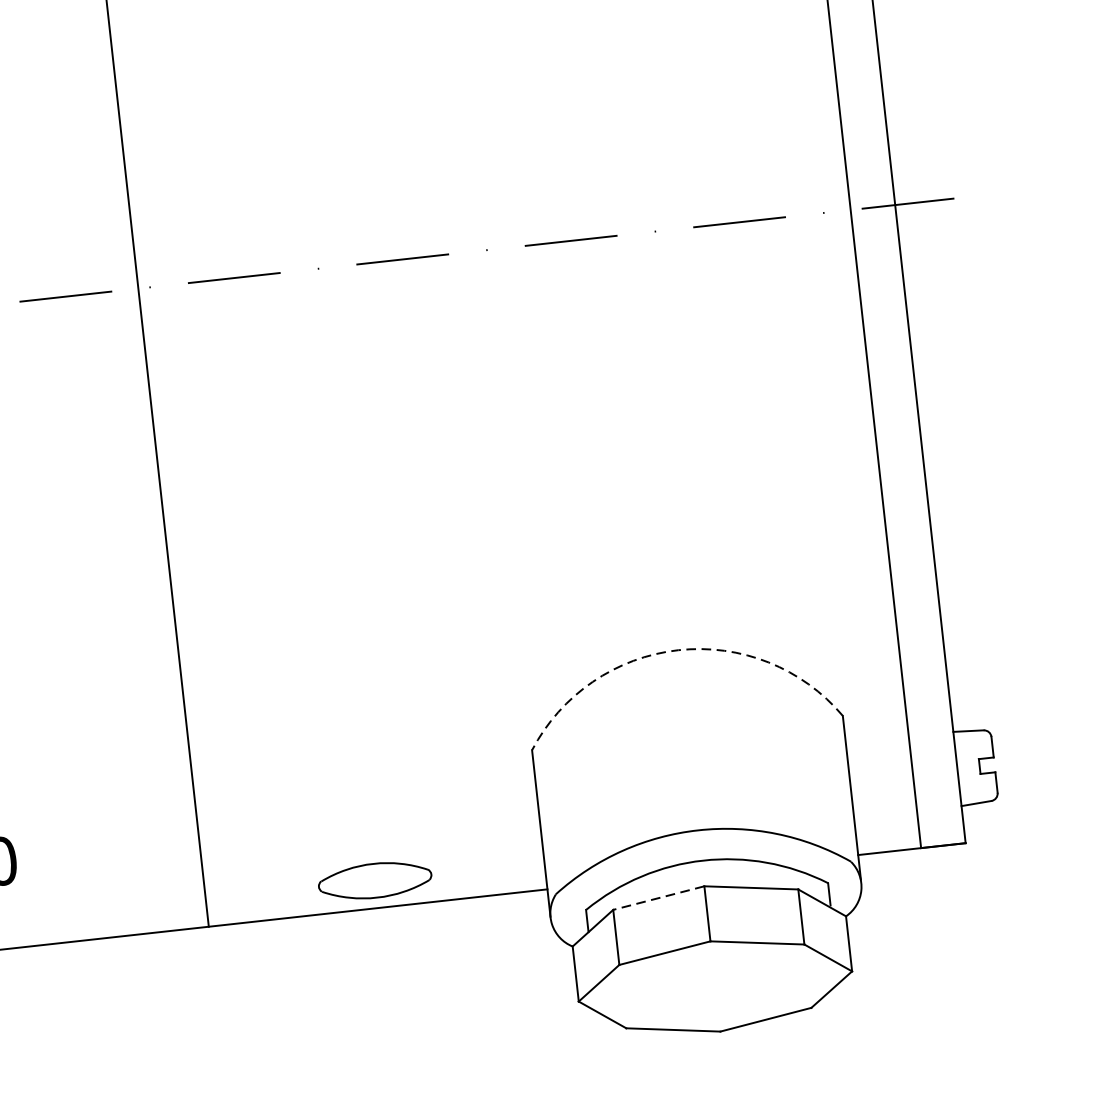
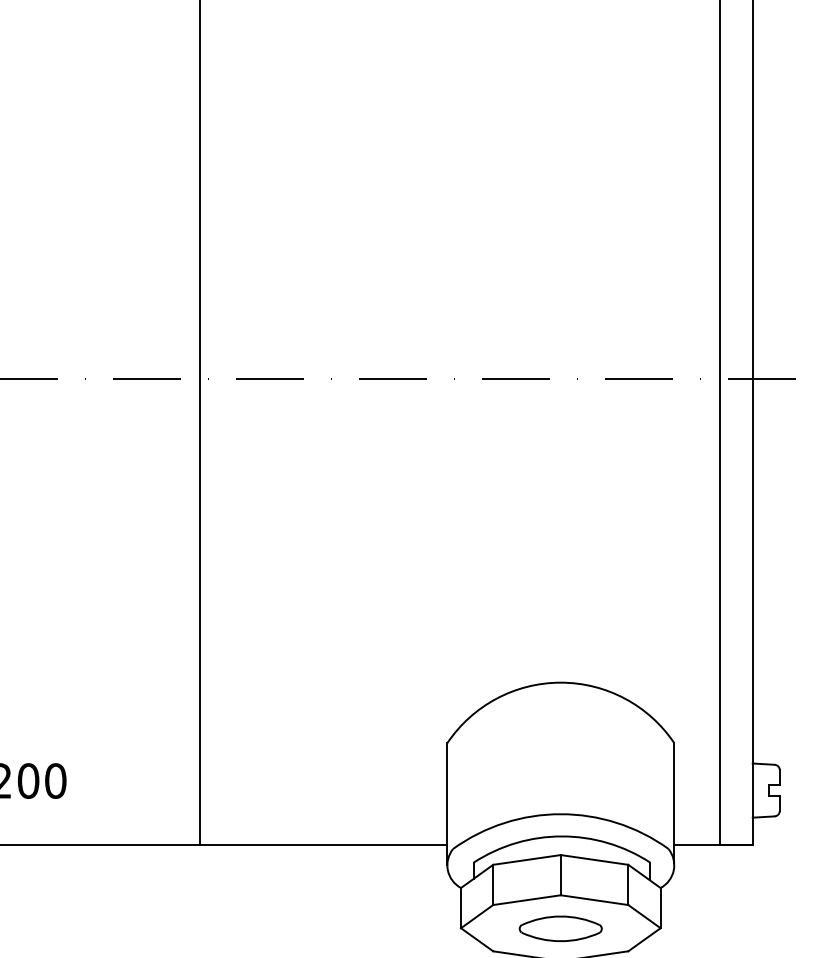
arc: (677, 650) -> (560, 682), dashed -> solid
part: (374, 880) -> (560, 928), moved
line: (658, 898) -> (526, 860), dashed -> solid

